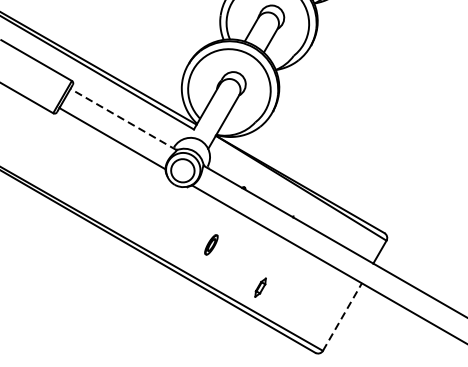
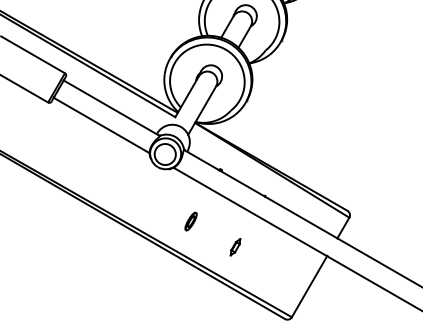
line: (123, 118) -> (111, 107), dashed -> solid
part: (260, 288) -> (235, 247), moved
line: (342, 316) -> (309, 286), dashed -> solid

